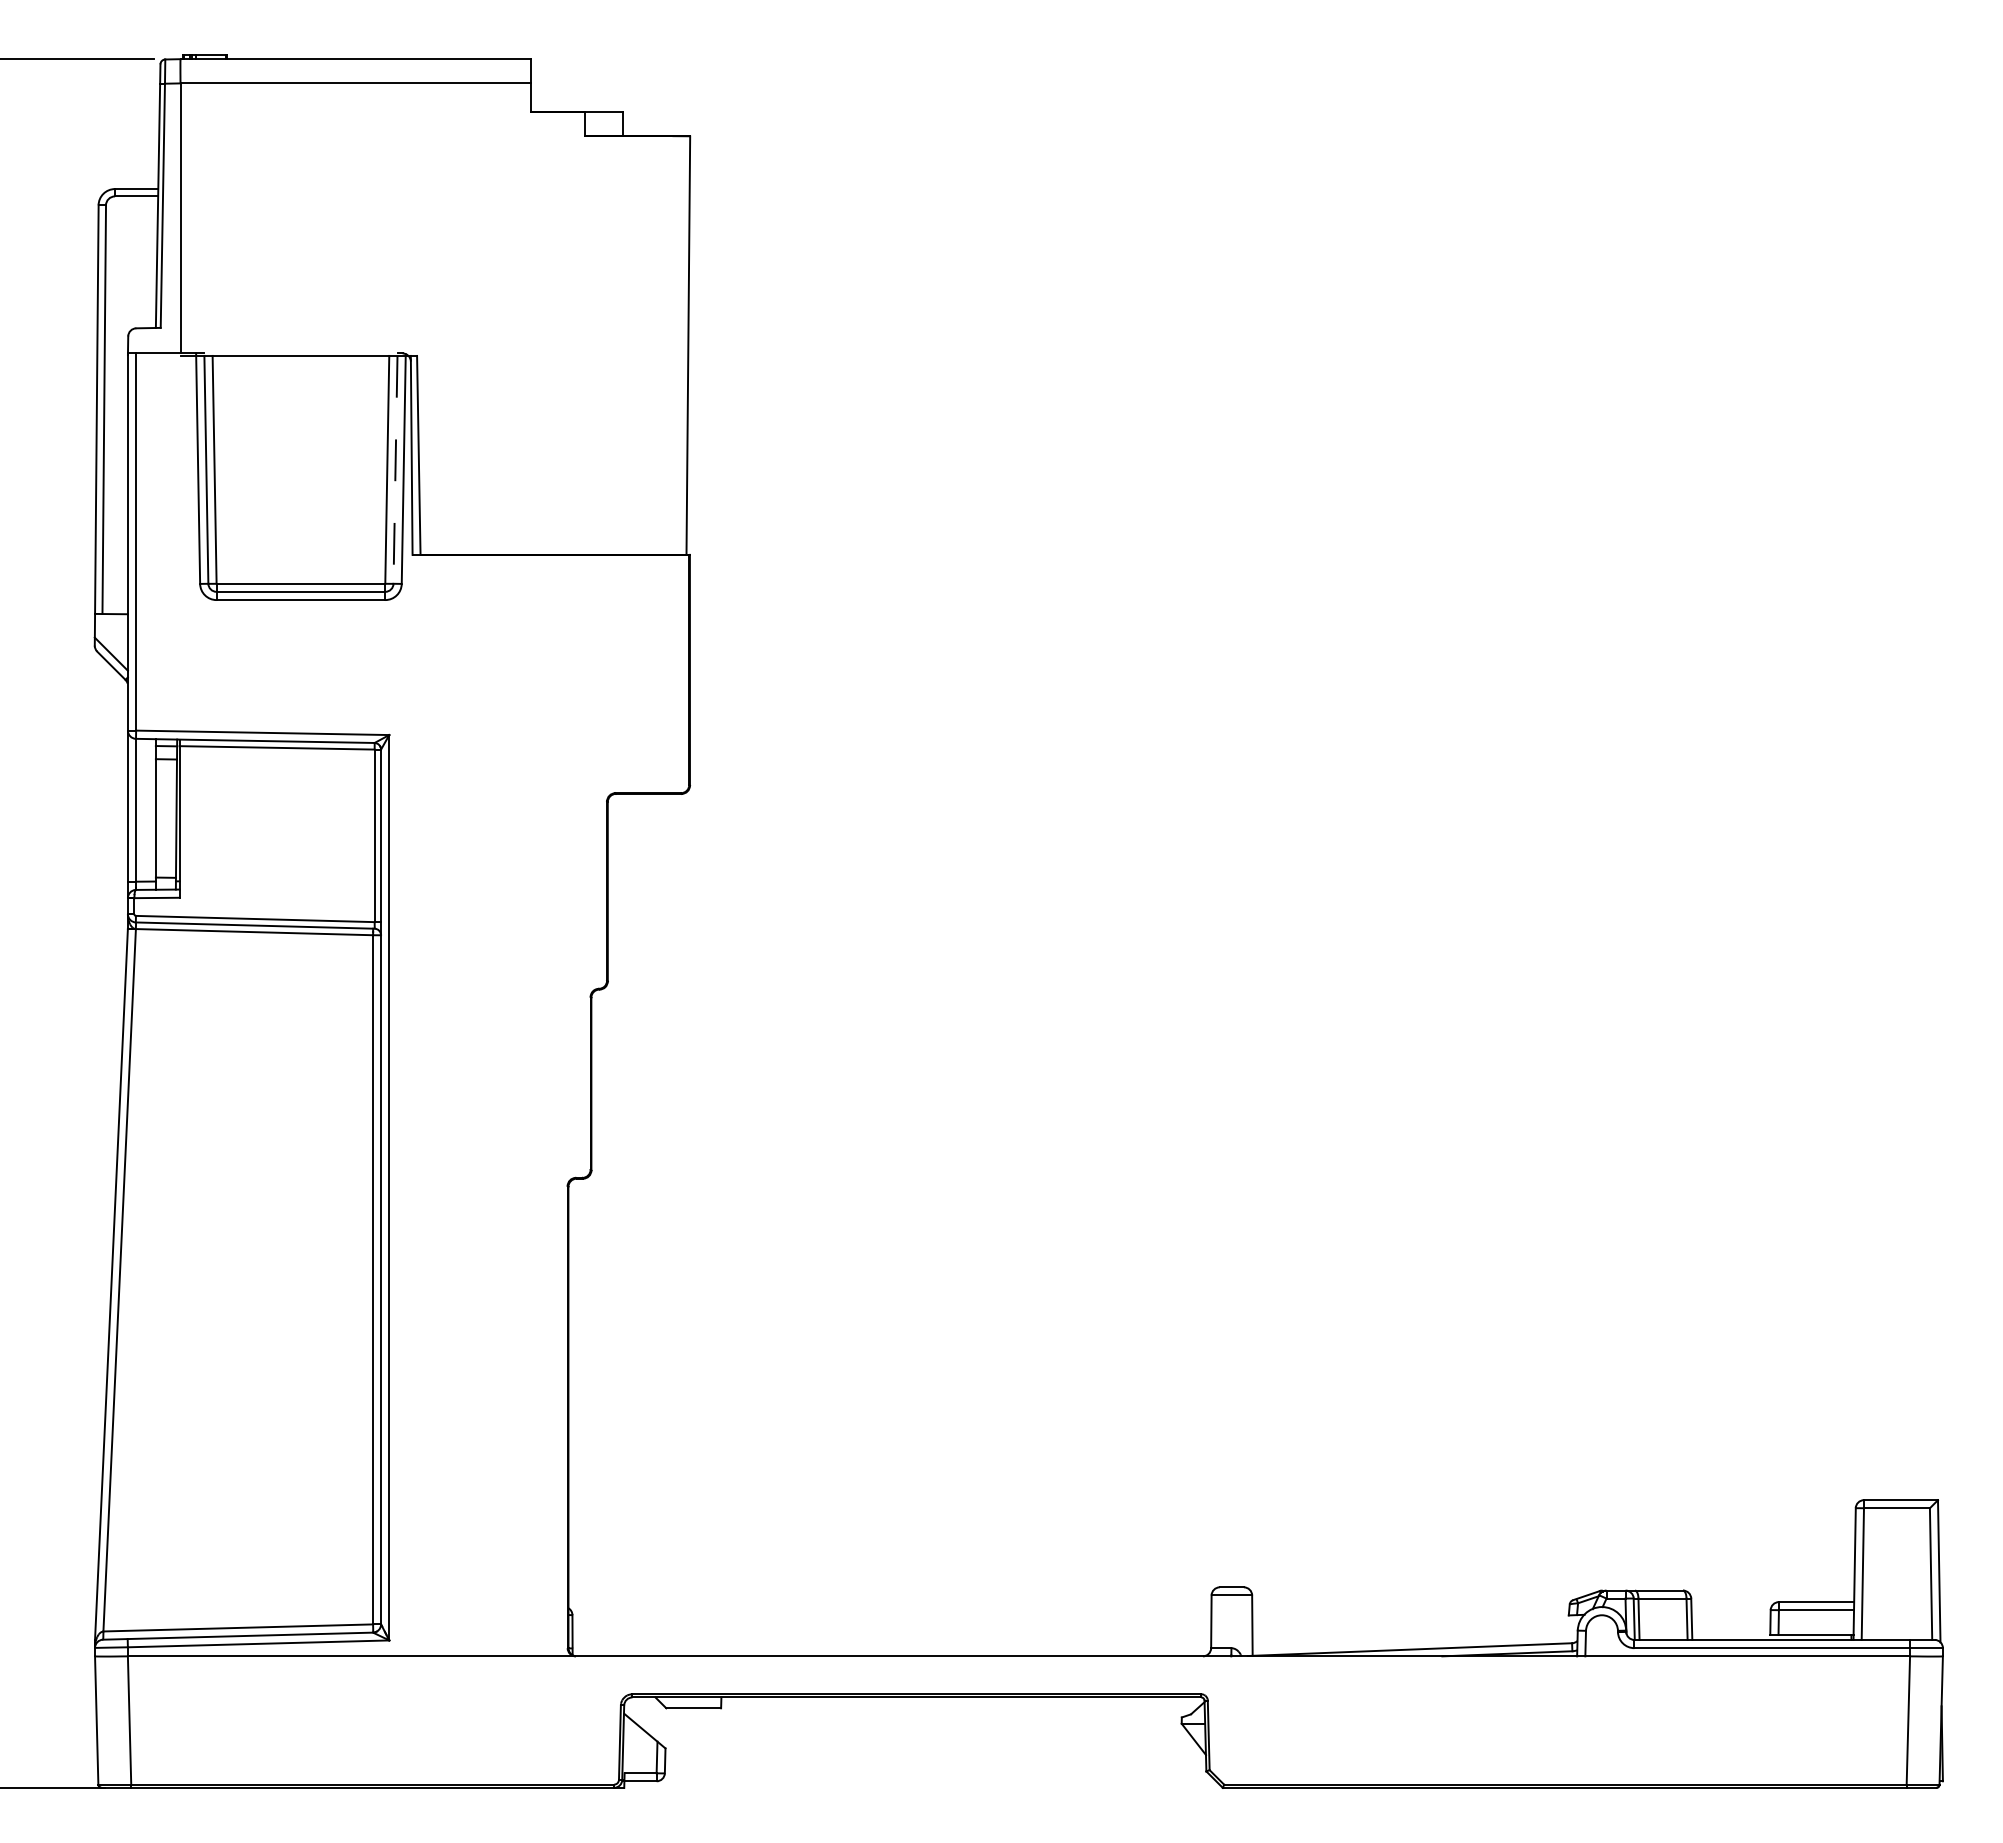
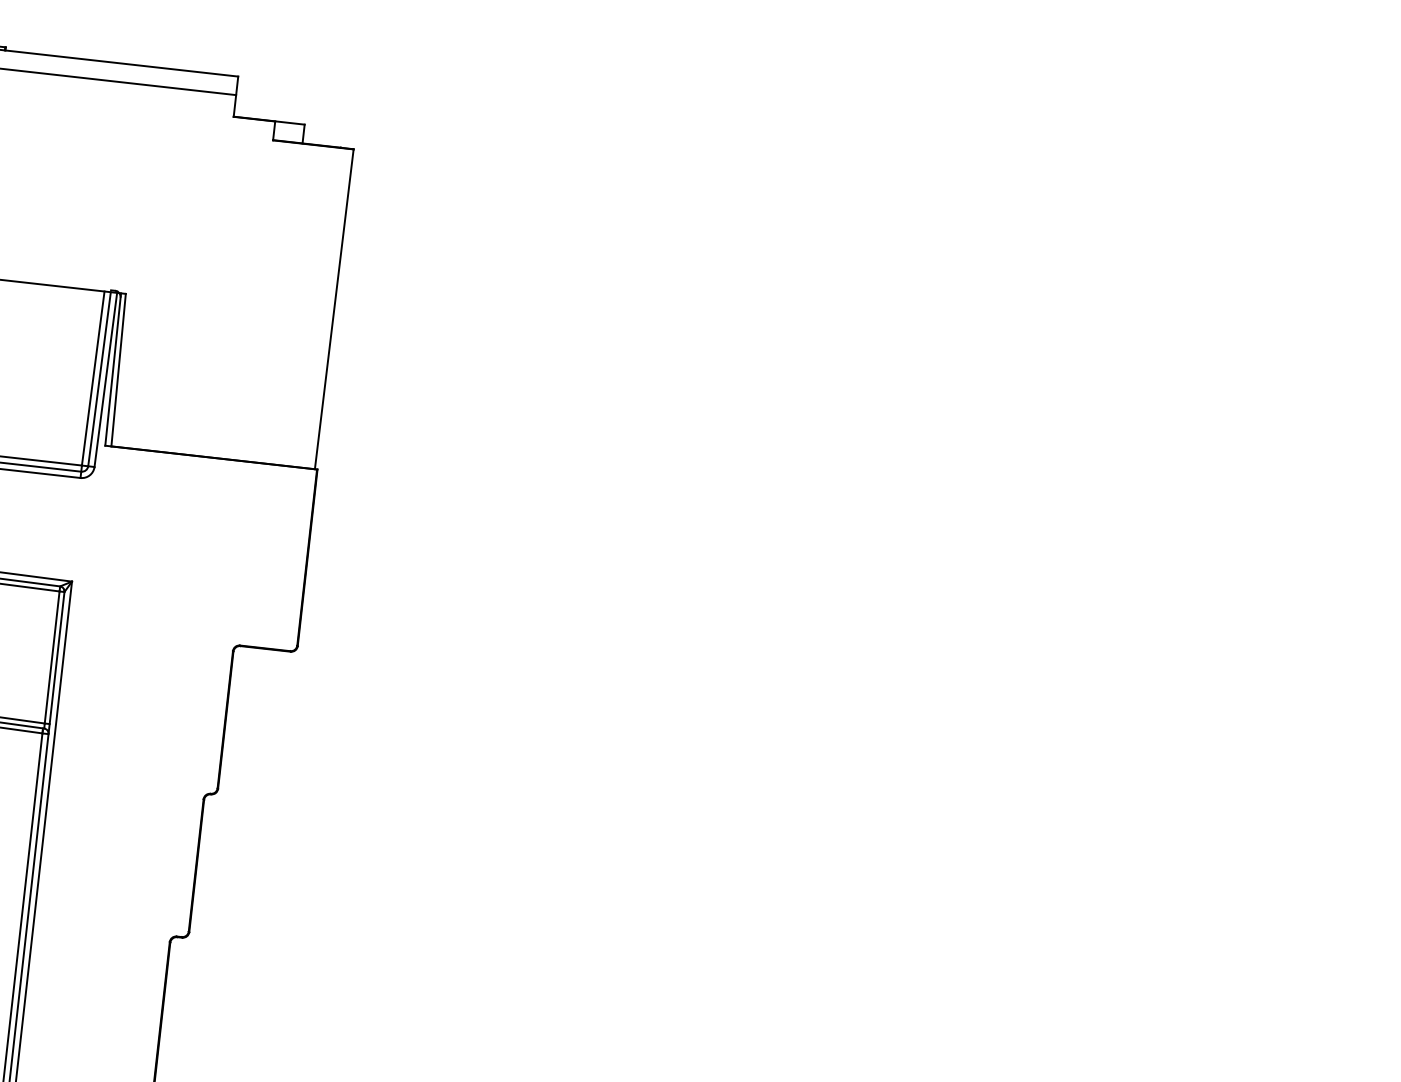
line: (395, 469) -> (99, 378), dashed -> solid

